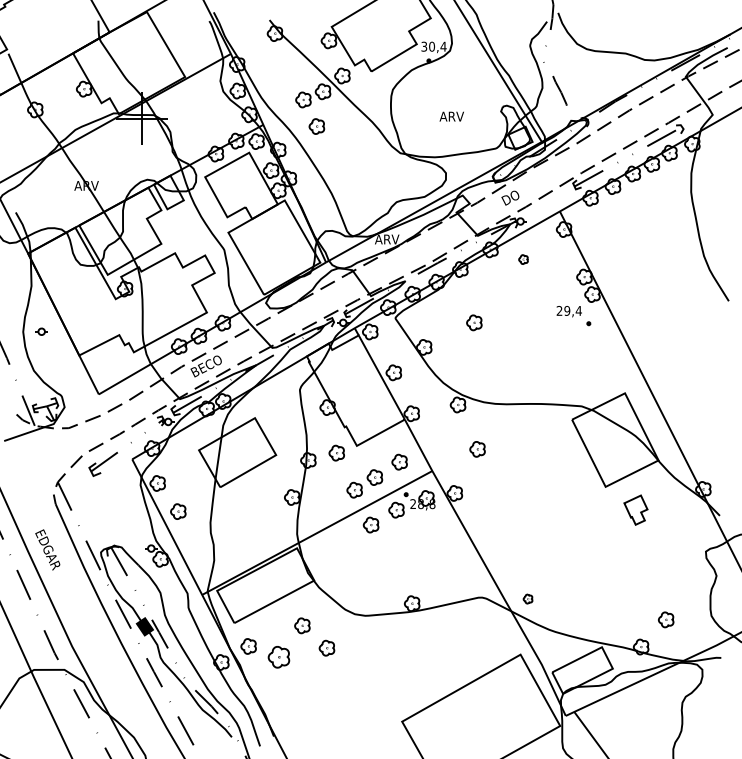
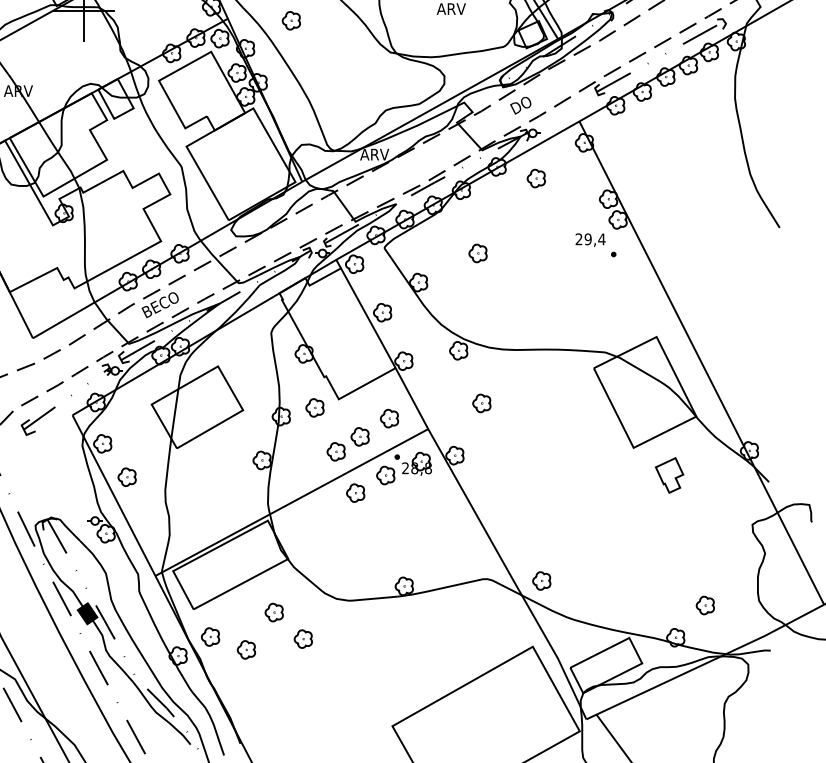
part: (523, 259) -> (536, 178), size x1.67
part: (527, 598) -> (541, 580), size x1.67
part: (278, 657) -> (245, 650), size x0.71

